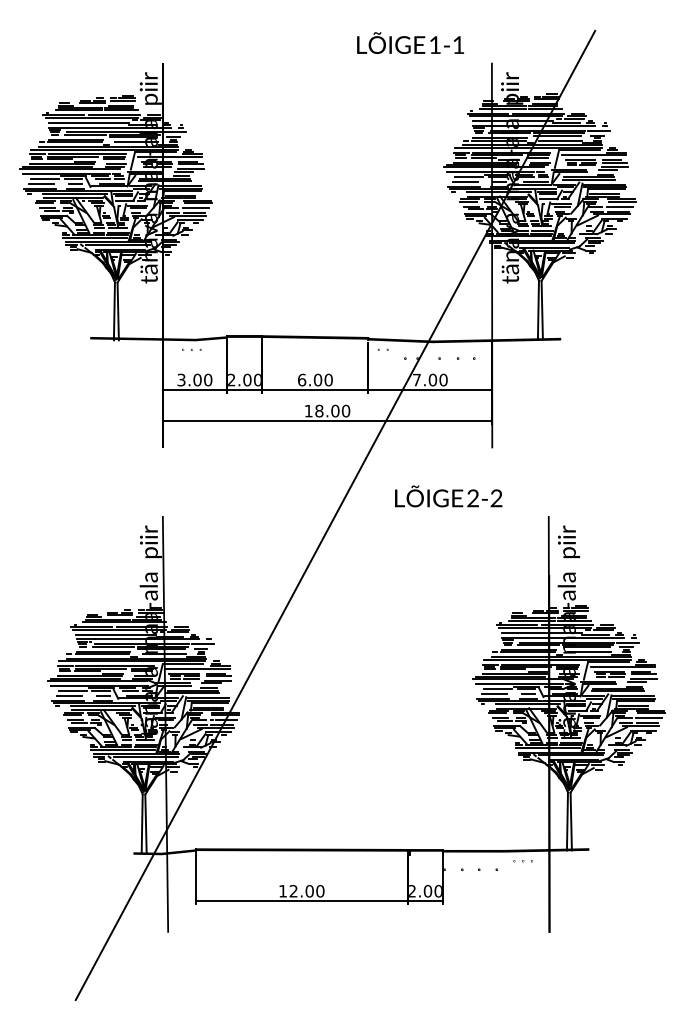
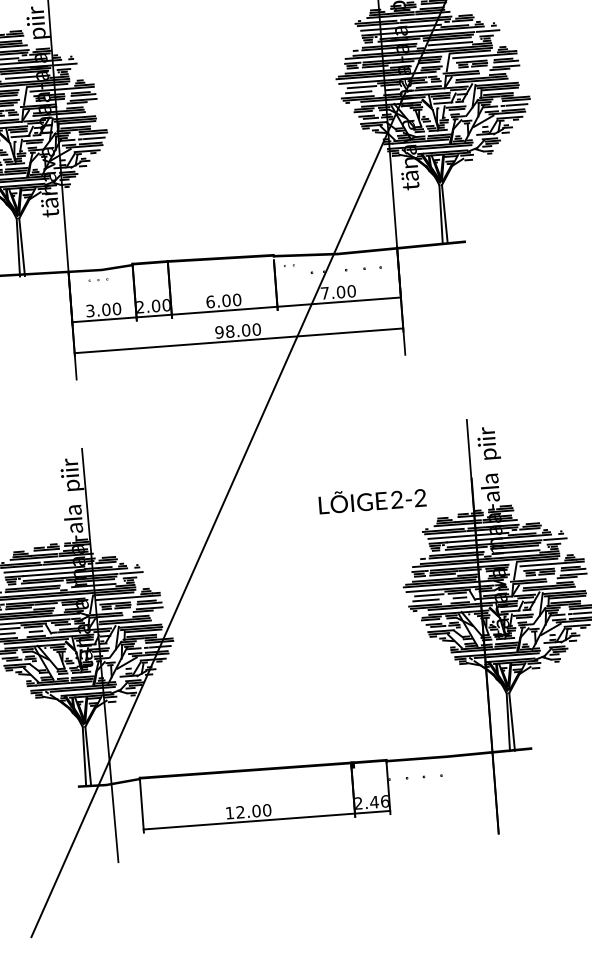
text: (308, 410) -> (219, 331), 18.00 -> 98.00
text: (448, 496) -> (372, 499), moved
part: (522, 861) -> (466, 765), removed
text: (432, 891) -> (378, 802), 2.00 -> 2.46

